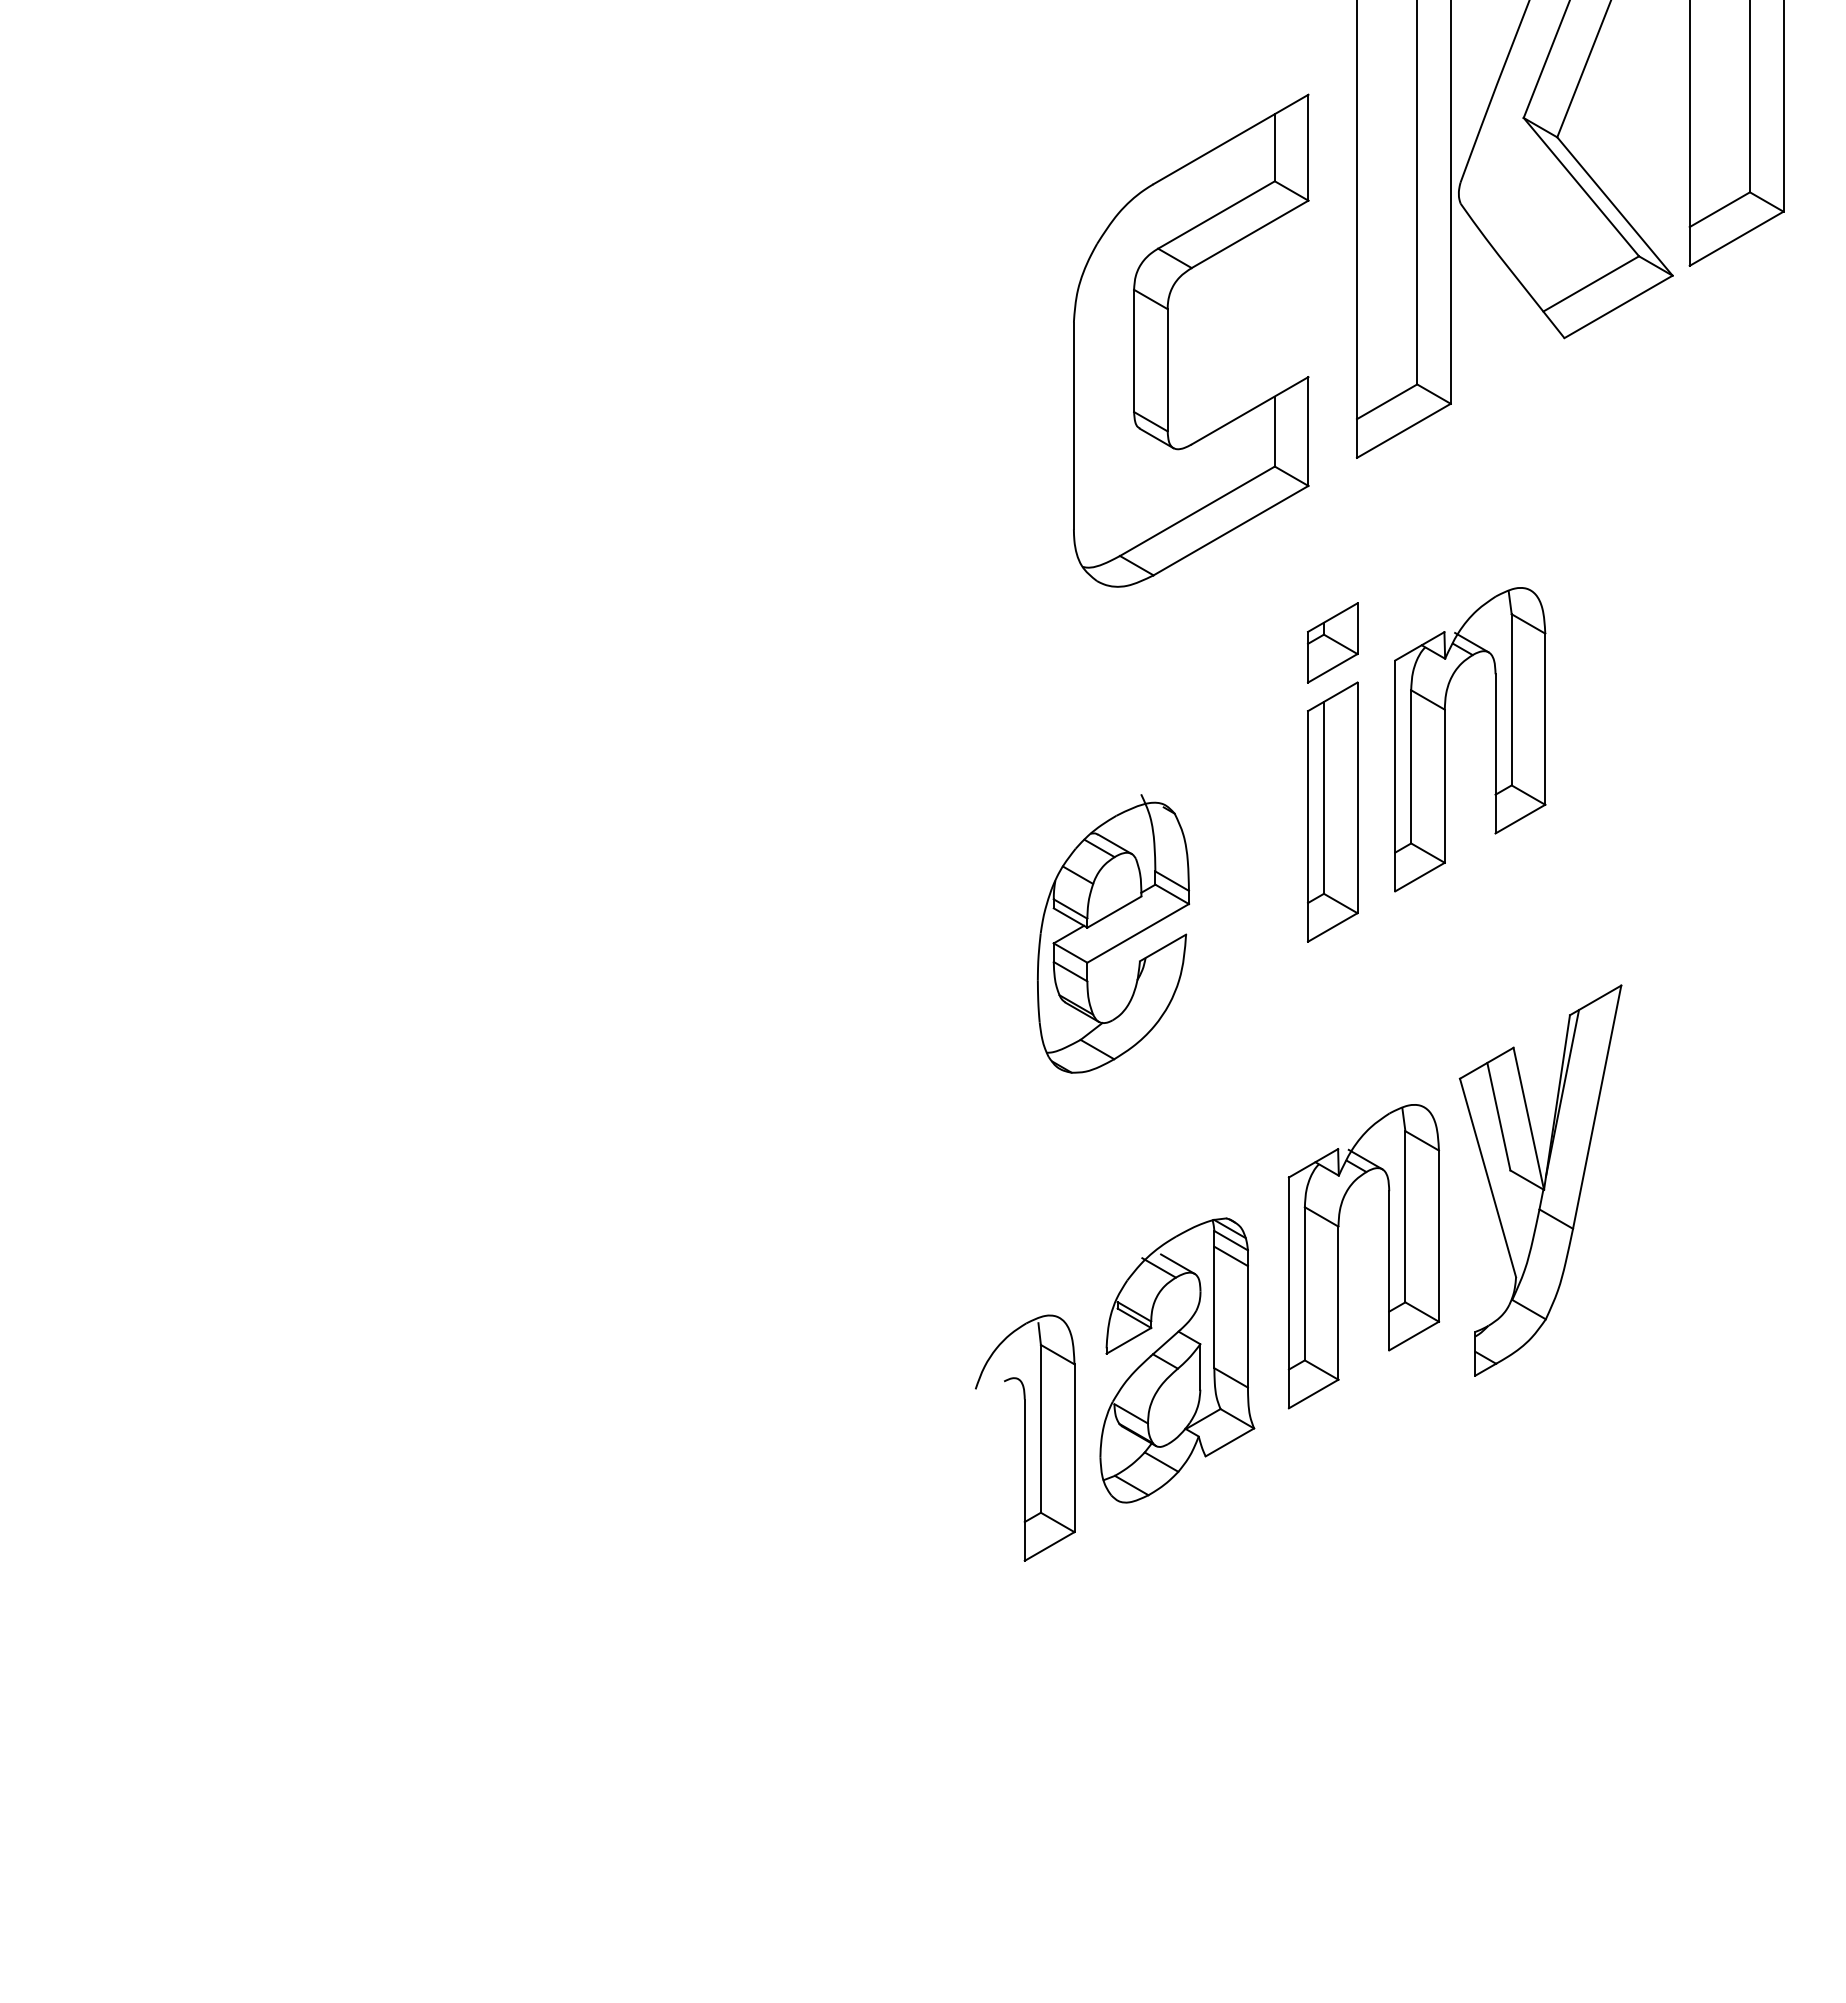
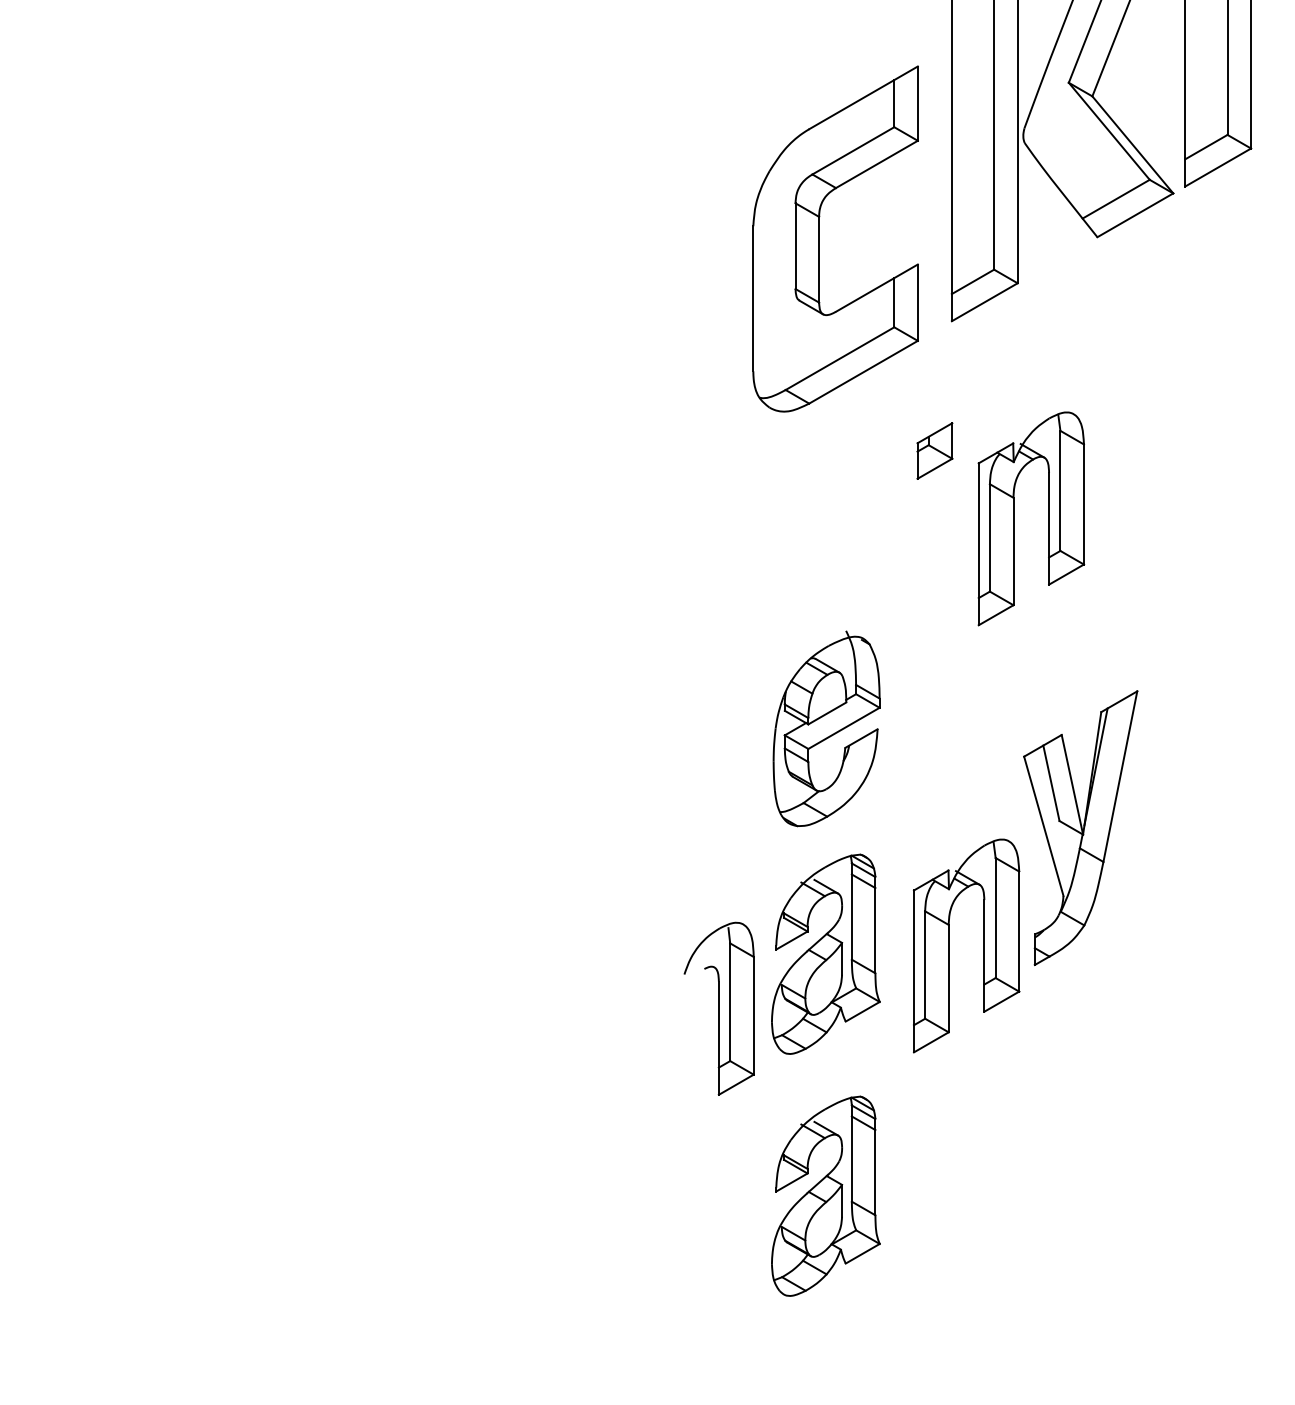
part: (1332, 811) -> (934, 569), removed
part: (1113, 933) -> (826, 728), moved
part: (1338, 1256) -> (948, 945), moved
part: (1177, 1705) -> (826, 1196), added

